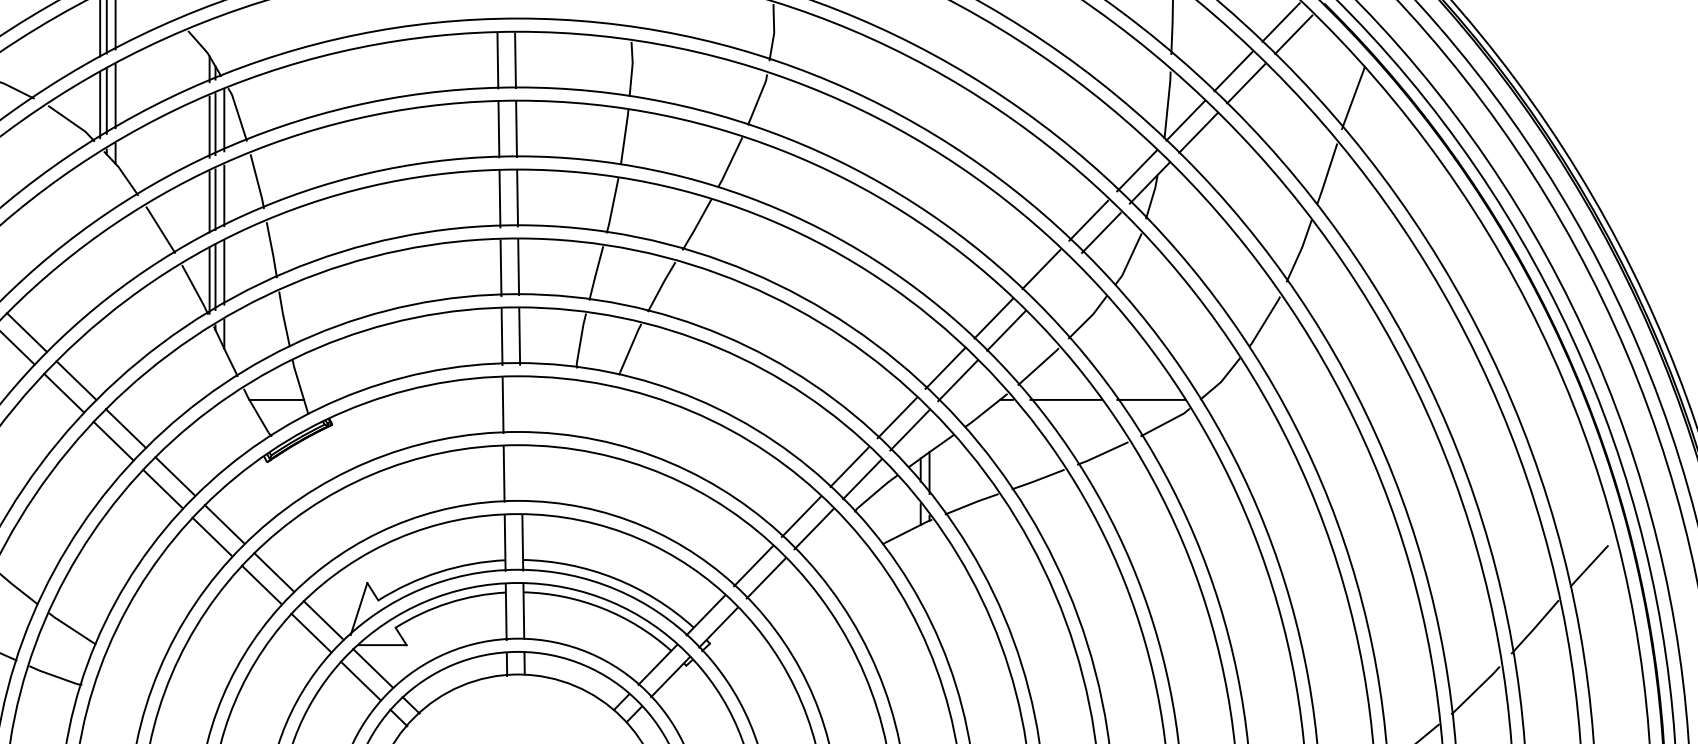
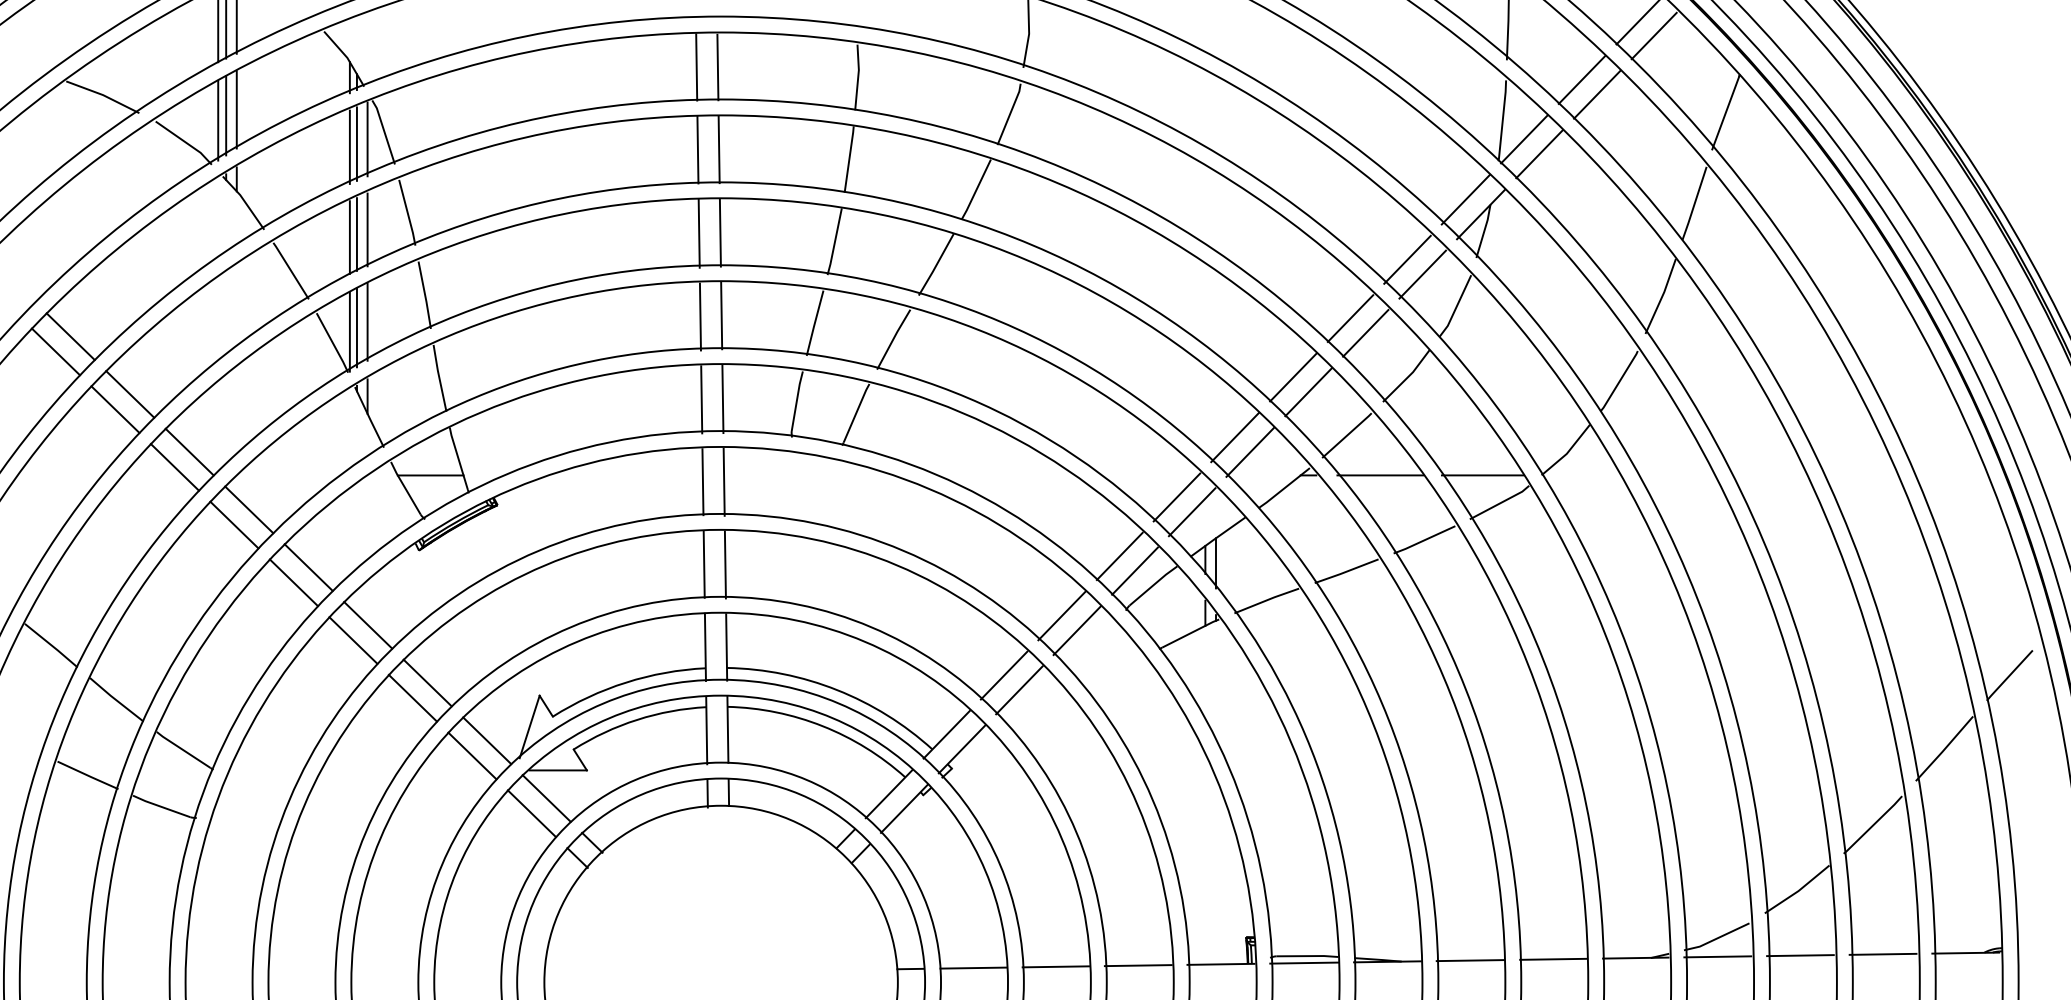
line: (1053, 281) -> (1365, 332), added
line: (520, 404) -> (723, 481), added
line: (520, 473) -> (724, 564), added

